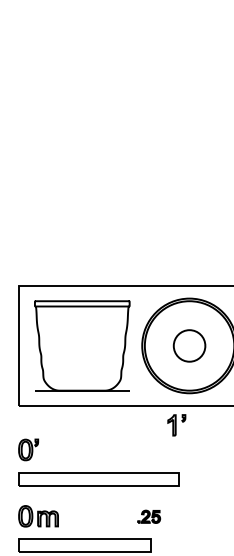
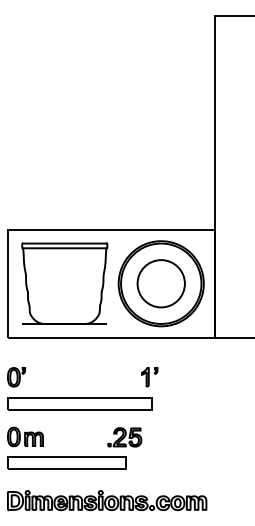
circle: (188, 345) -> (160, 283), size x1.67
part: (176, 425) -> (149, 377), moved
part: (148, 516) -> (124, 437), size x1.67

